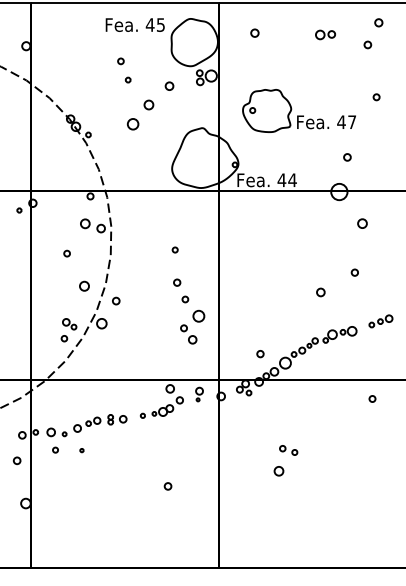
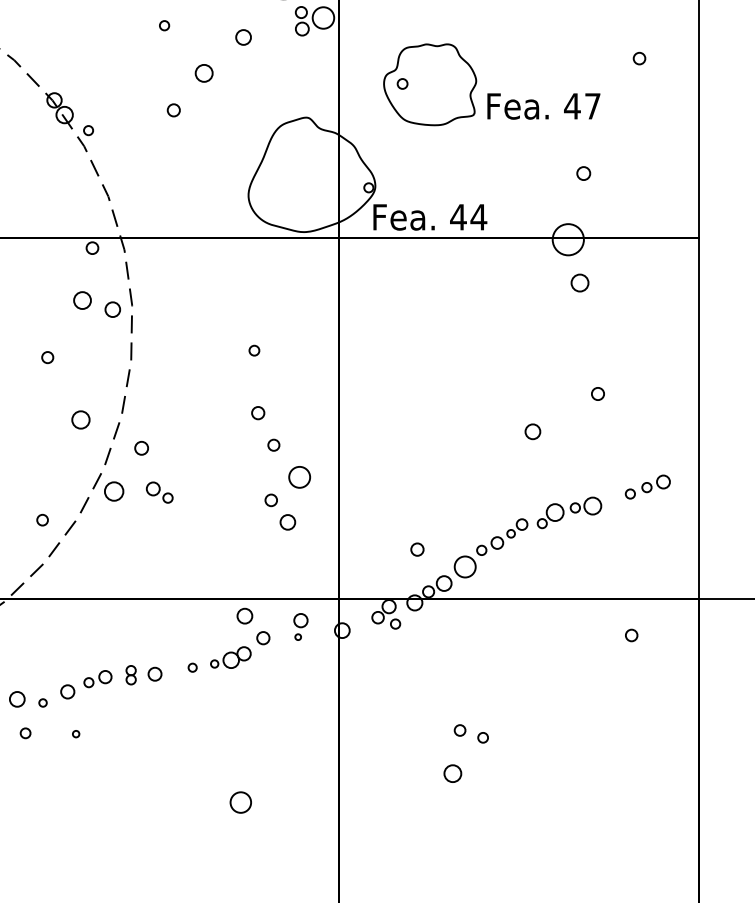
circle: (132, 124) -> (172, 110), size x0.6
circle: (362, 223) -> (580, 282), moved
part: (69, 324) -> (159, 493), moved
circle: (167, 486) -> (239, 802), size x1.6

